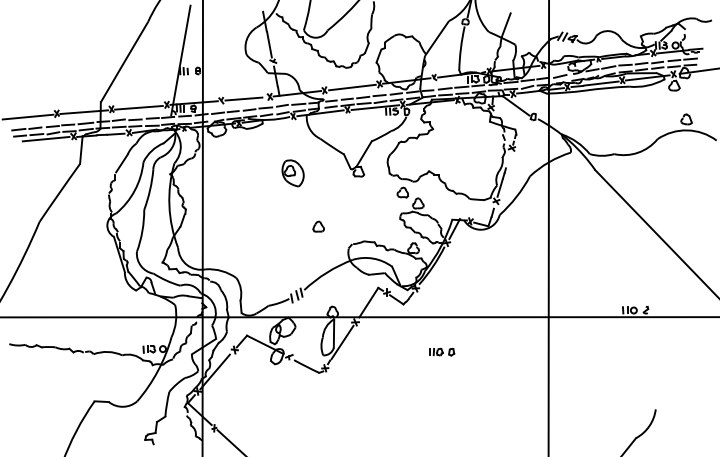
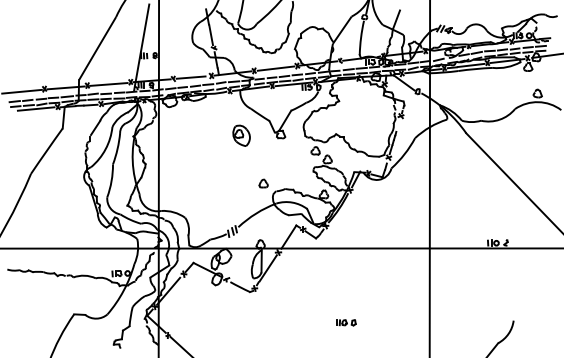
part: (292, 172) -> (241, 135), moved
part: (318, 226) -> (263, 183), moved
part: (442, 351) -> (346, 322), moved

